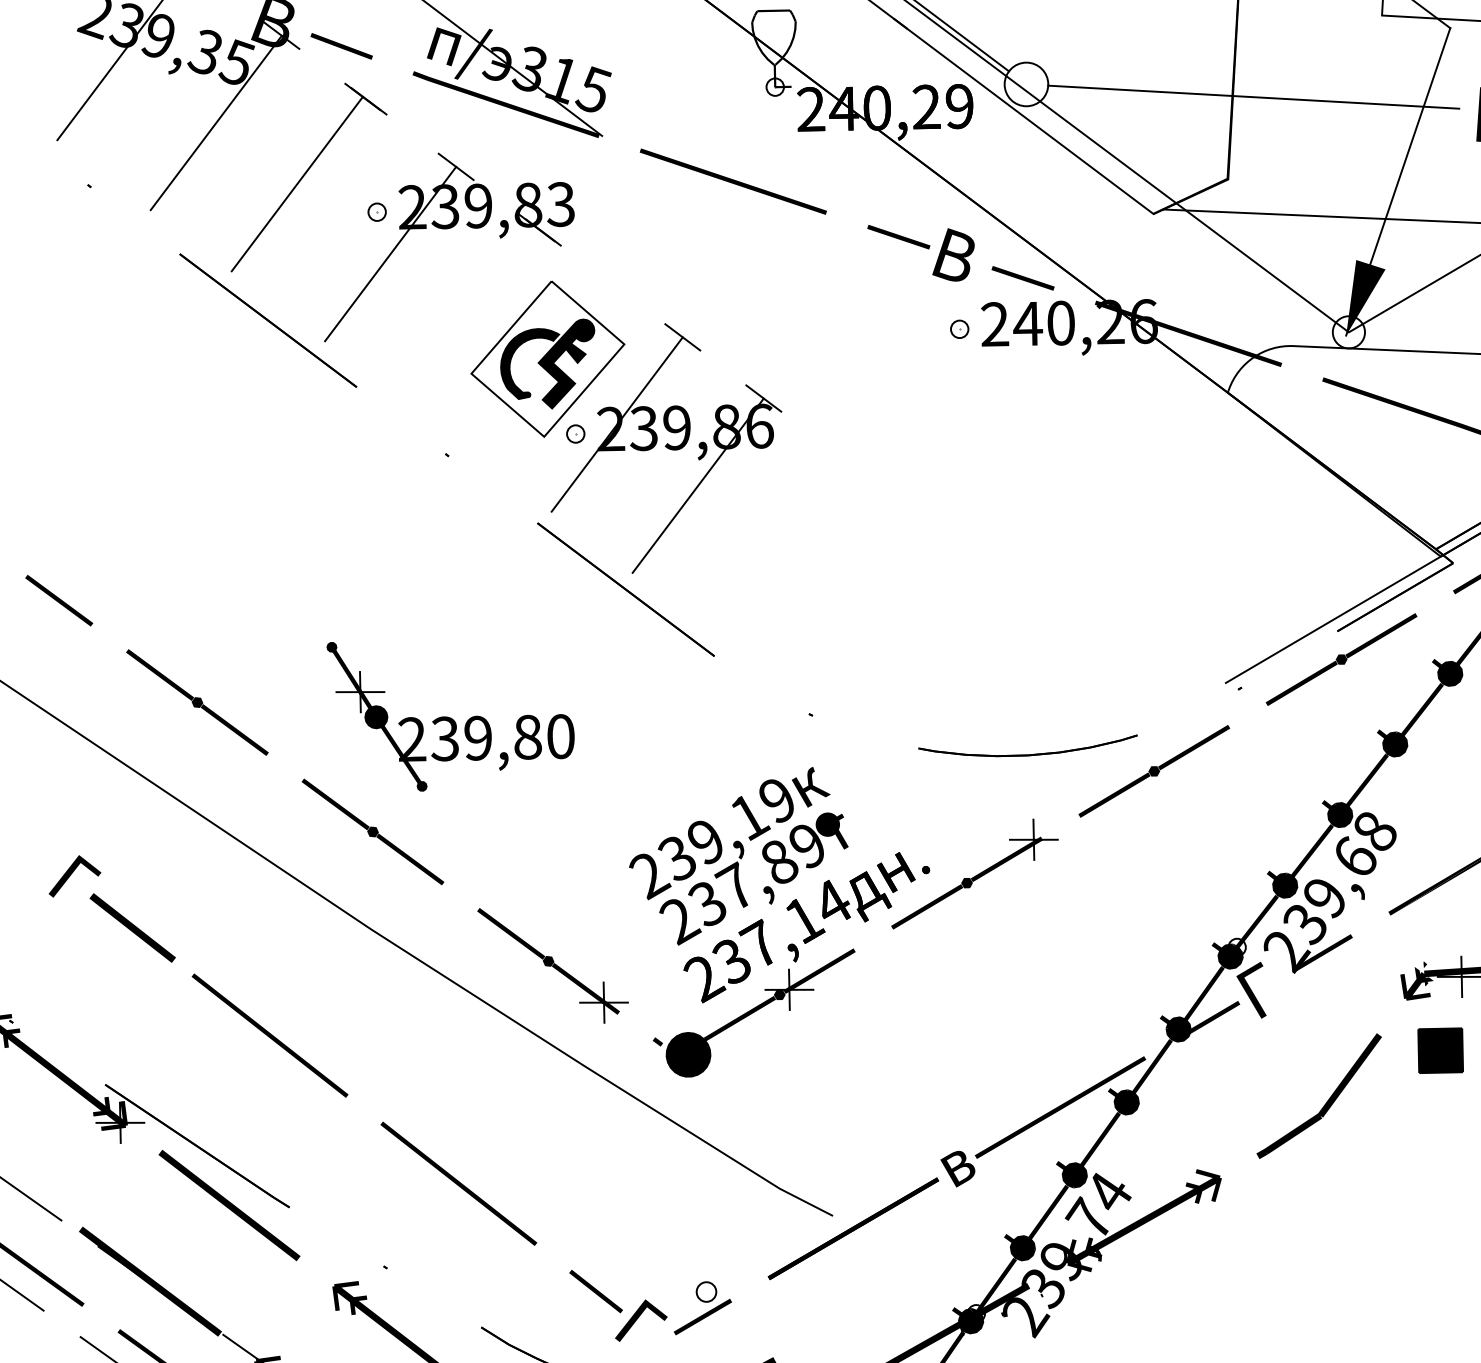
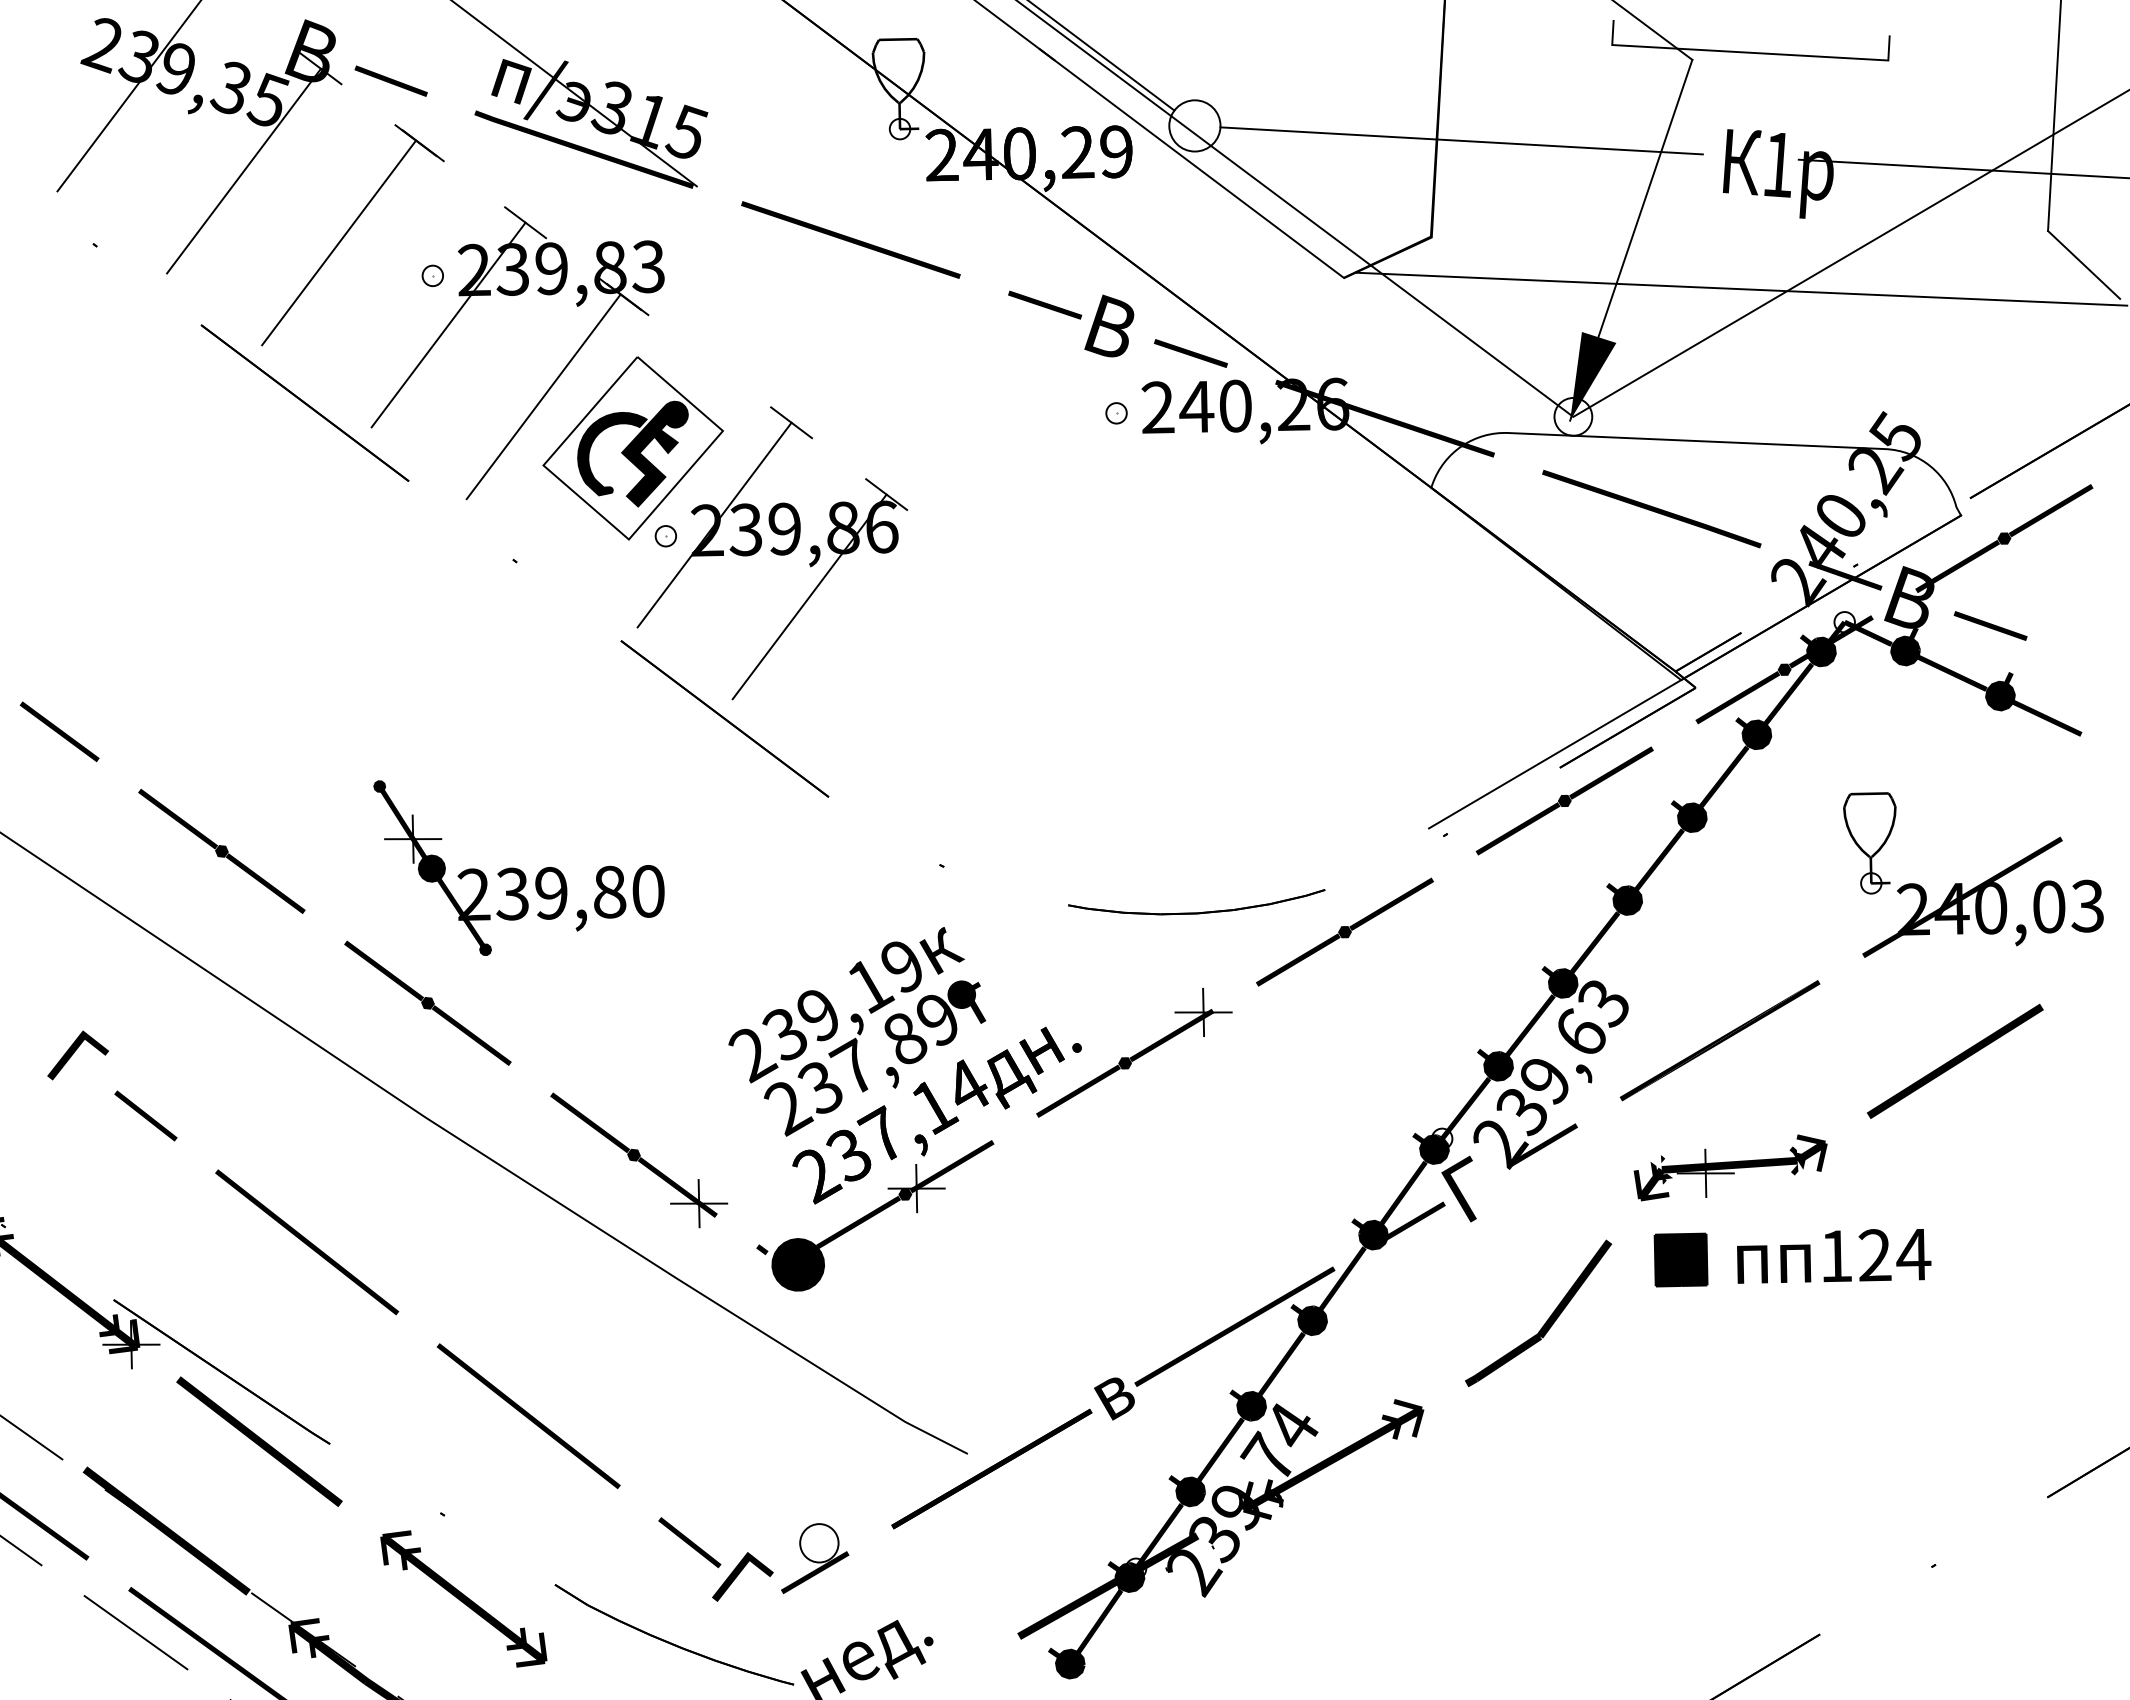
line: (471, 314) -> (543, 396), added
text: (1374, 832) -> (1603, 1003), 239,68 -> 239,63
part: (132, 927) -> (145, 1115), size x0.62
circle: (706, 1292) -> (819, 1543), size x1.67

